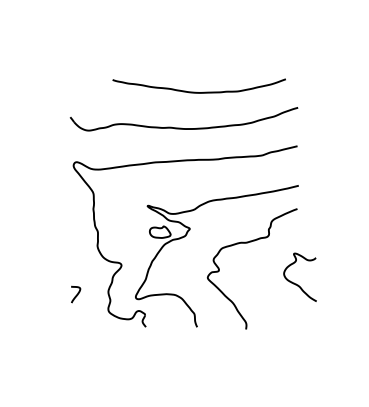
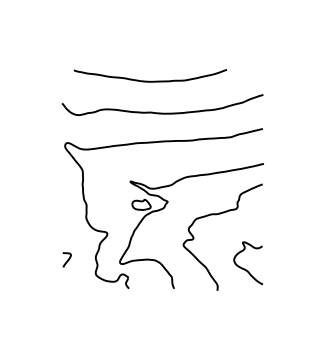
curve: (196, 91) -> (147, 80), moved
curve: (296, 283) -> (245, 268), moved

